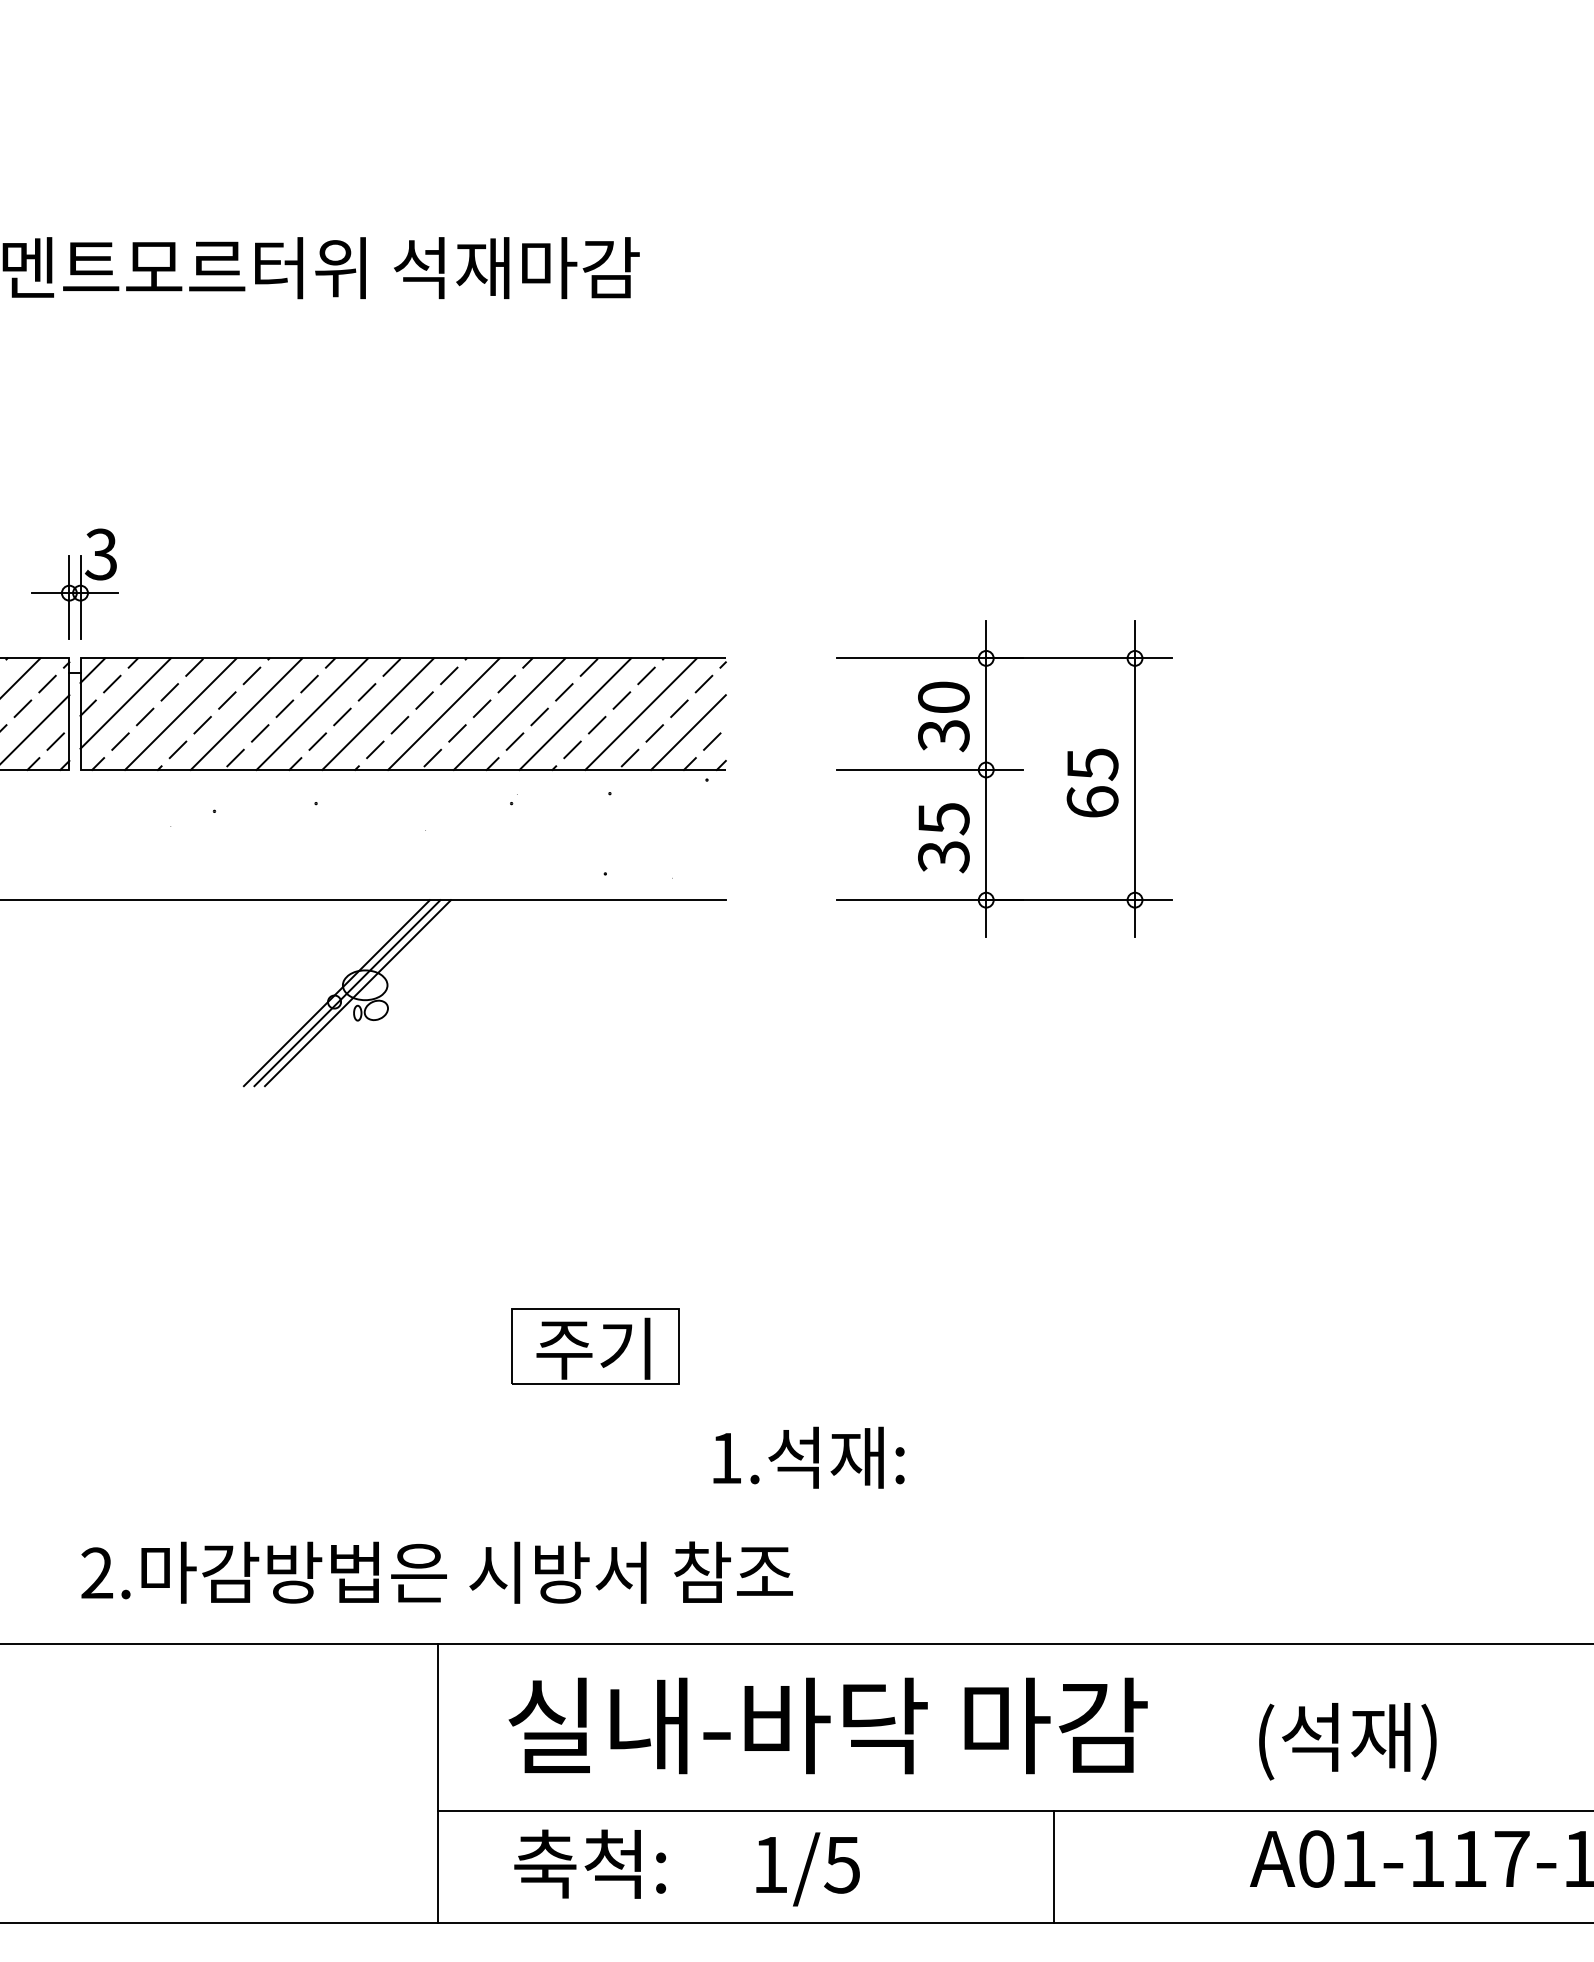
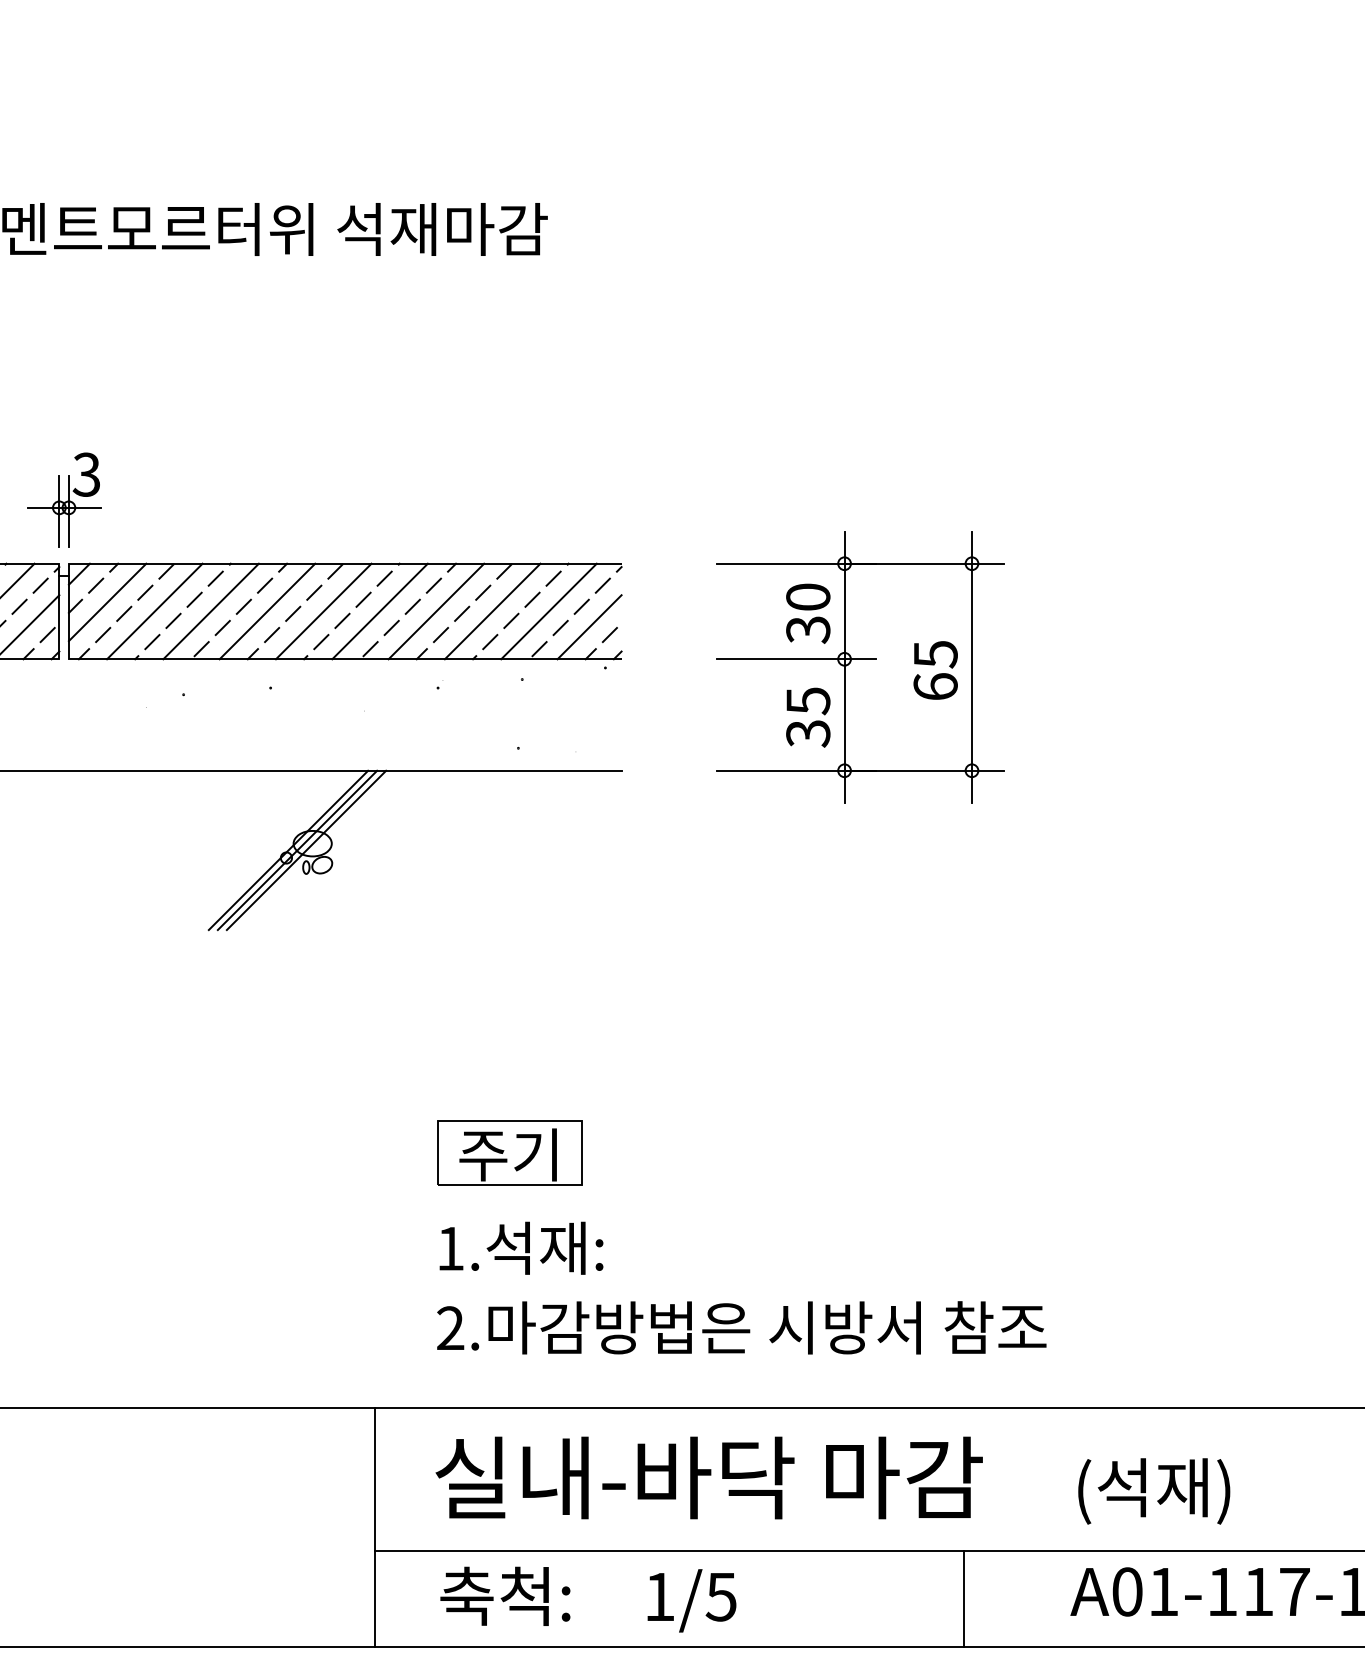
text: (808, 1457) -> (521, 1248), moved
text: (436, 1572) -> (741, 1327), moved
line: (1053, 1867) -> (963, 1599), moved

